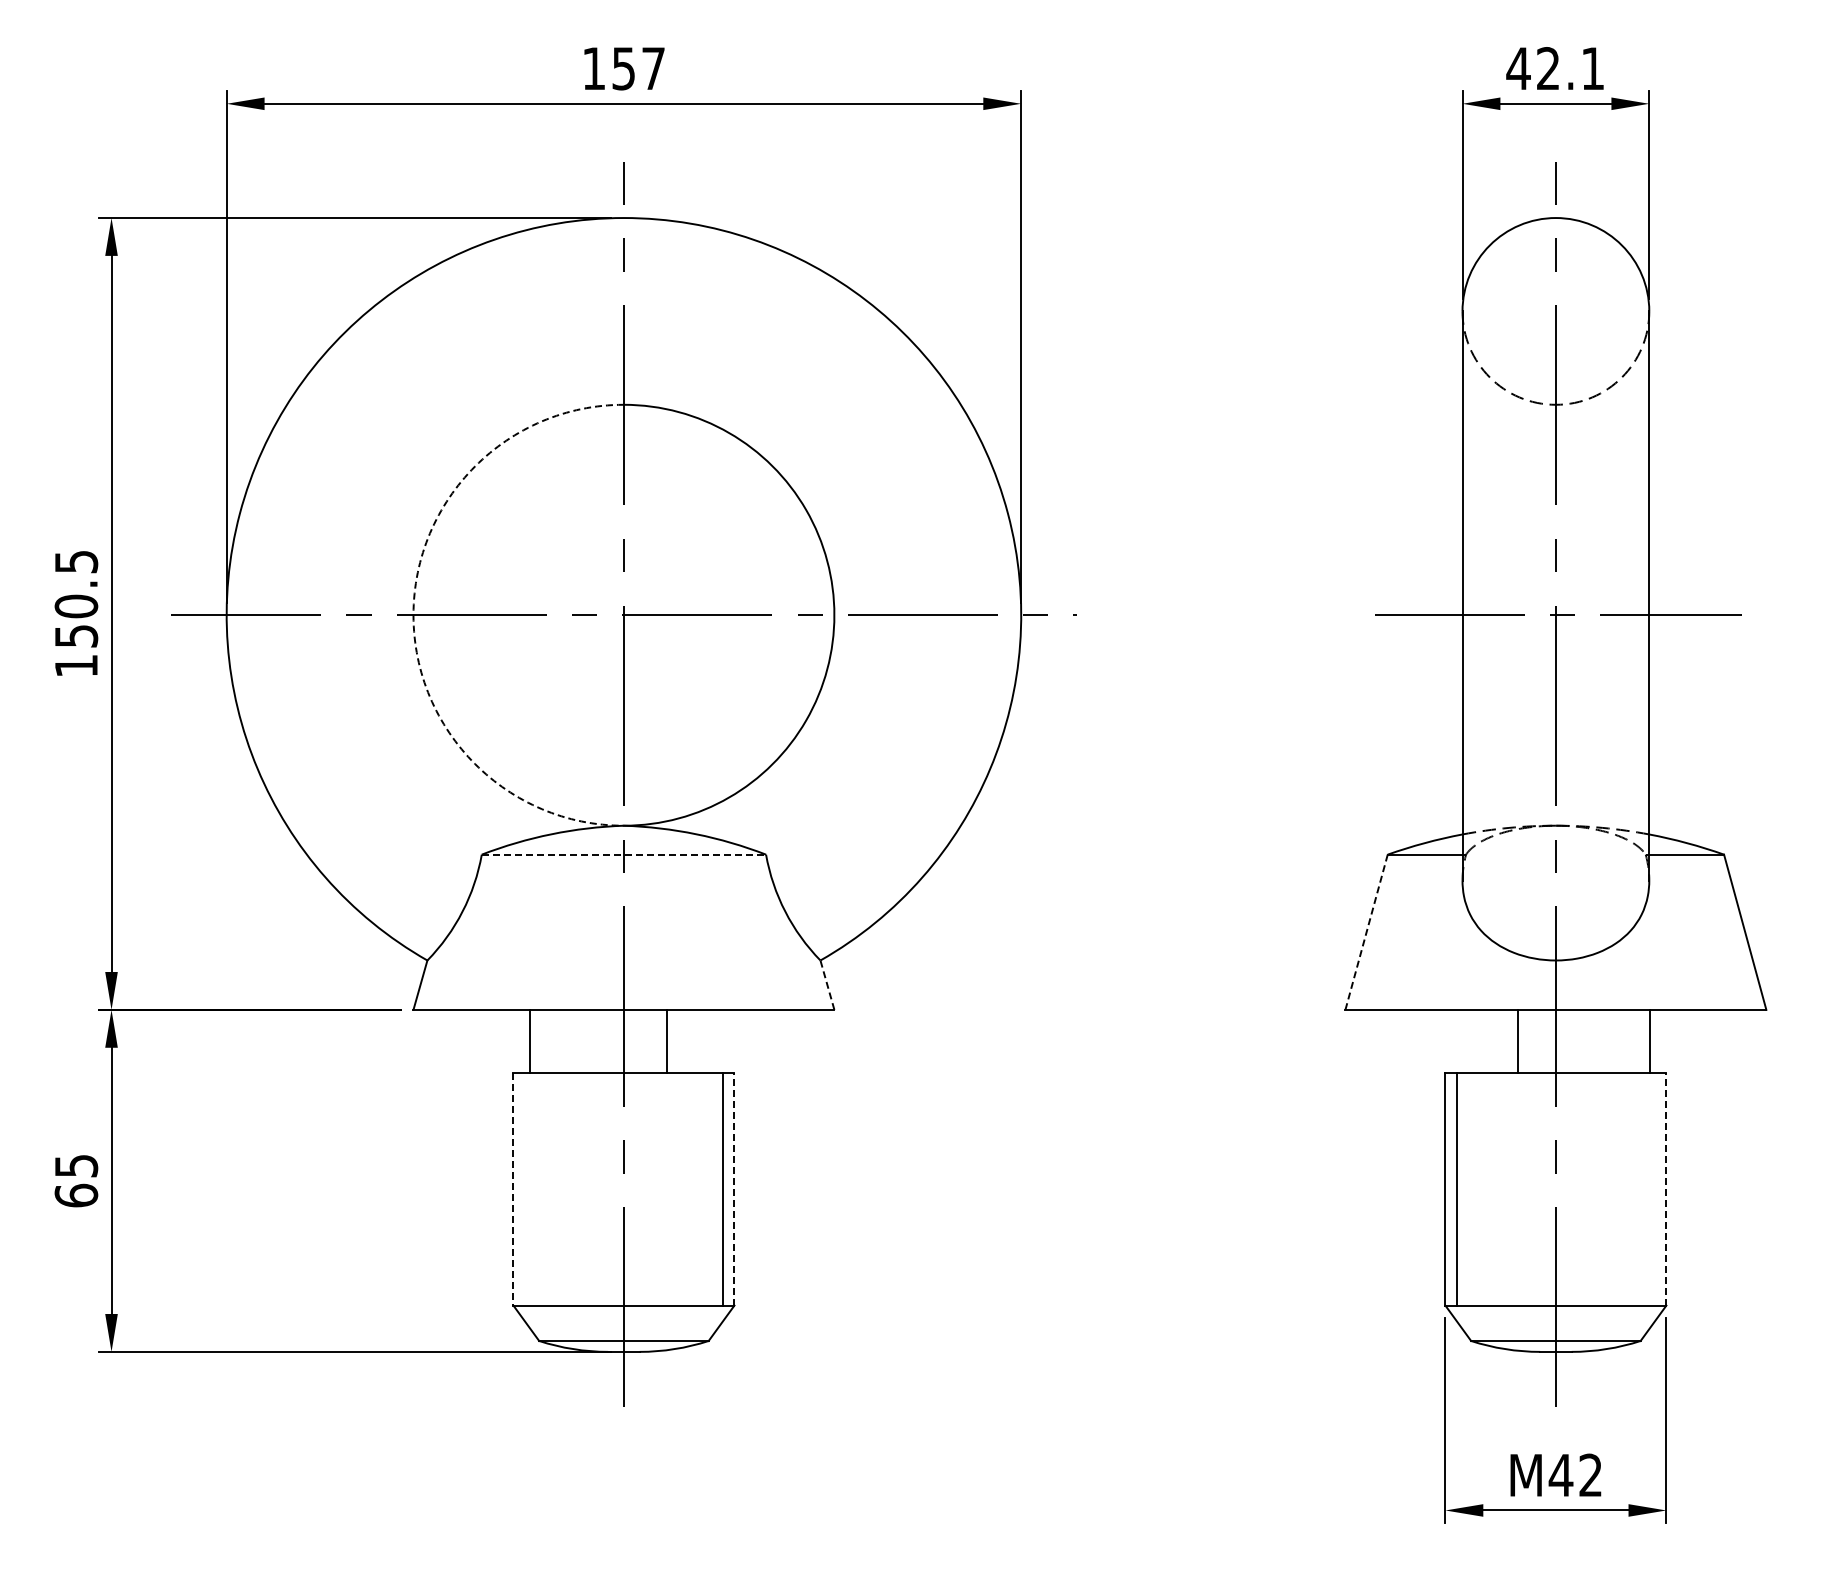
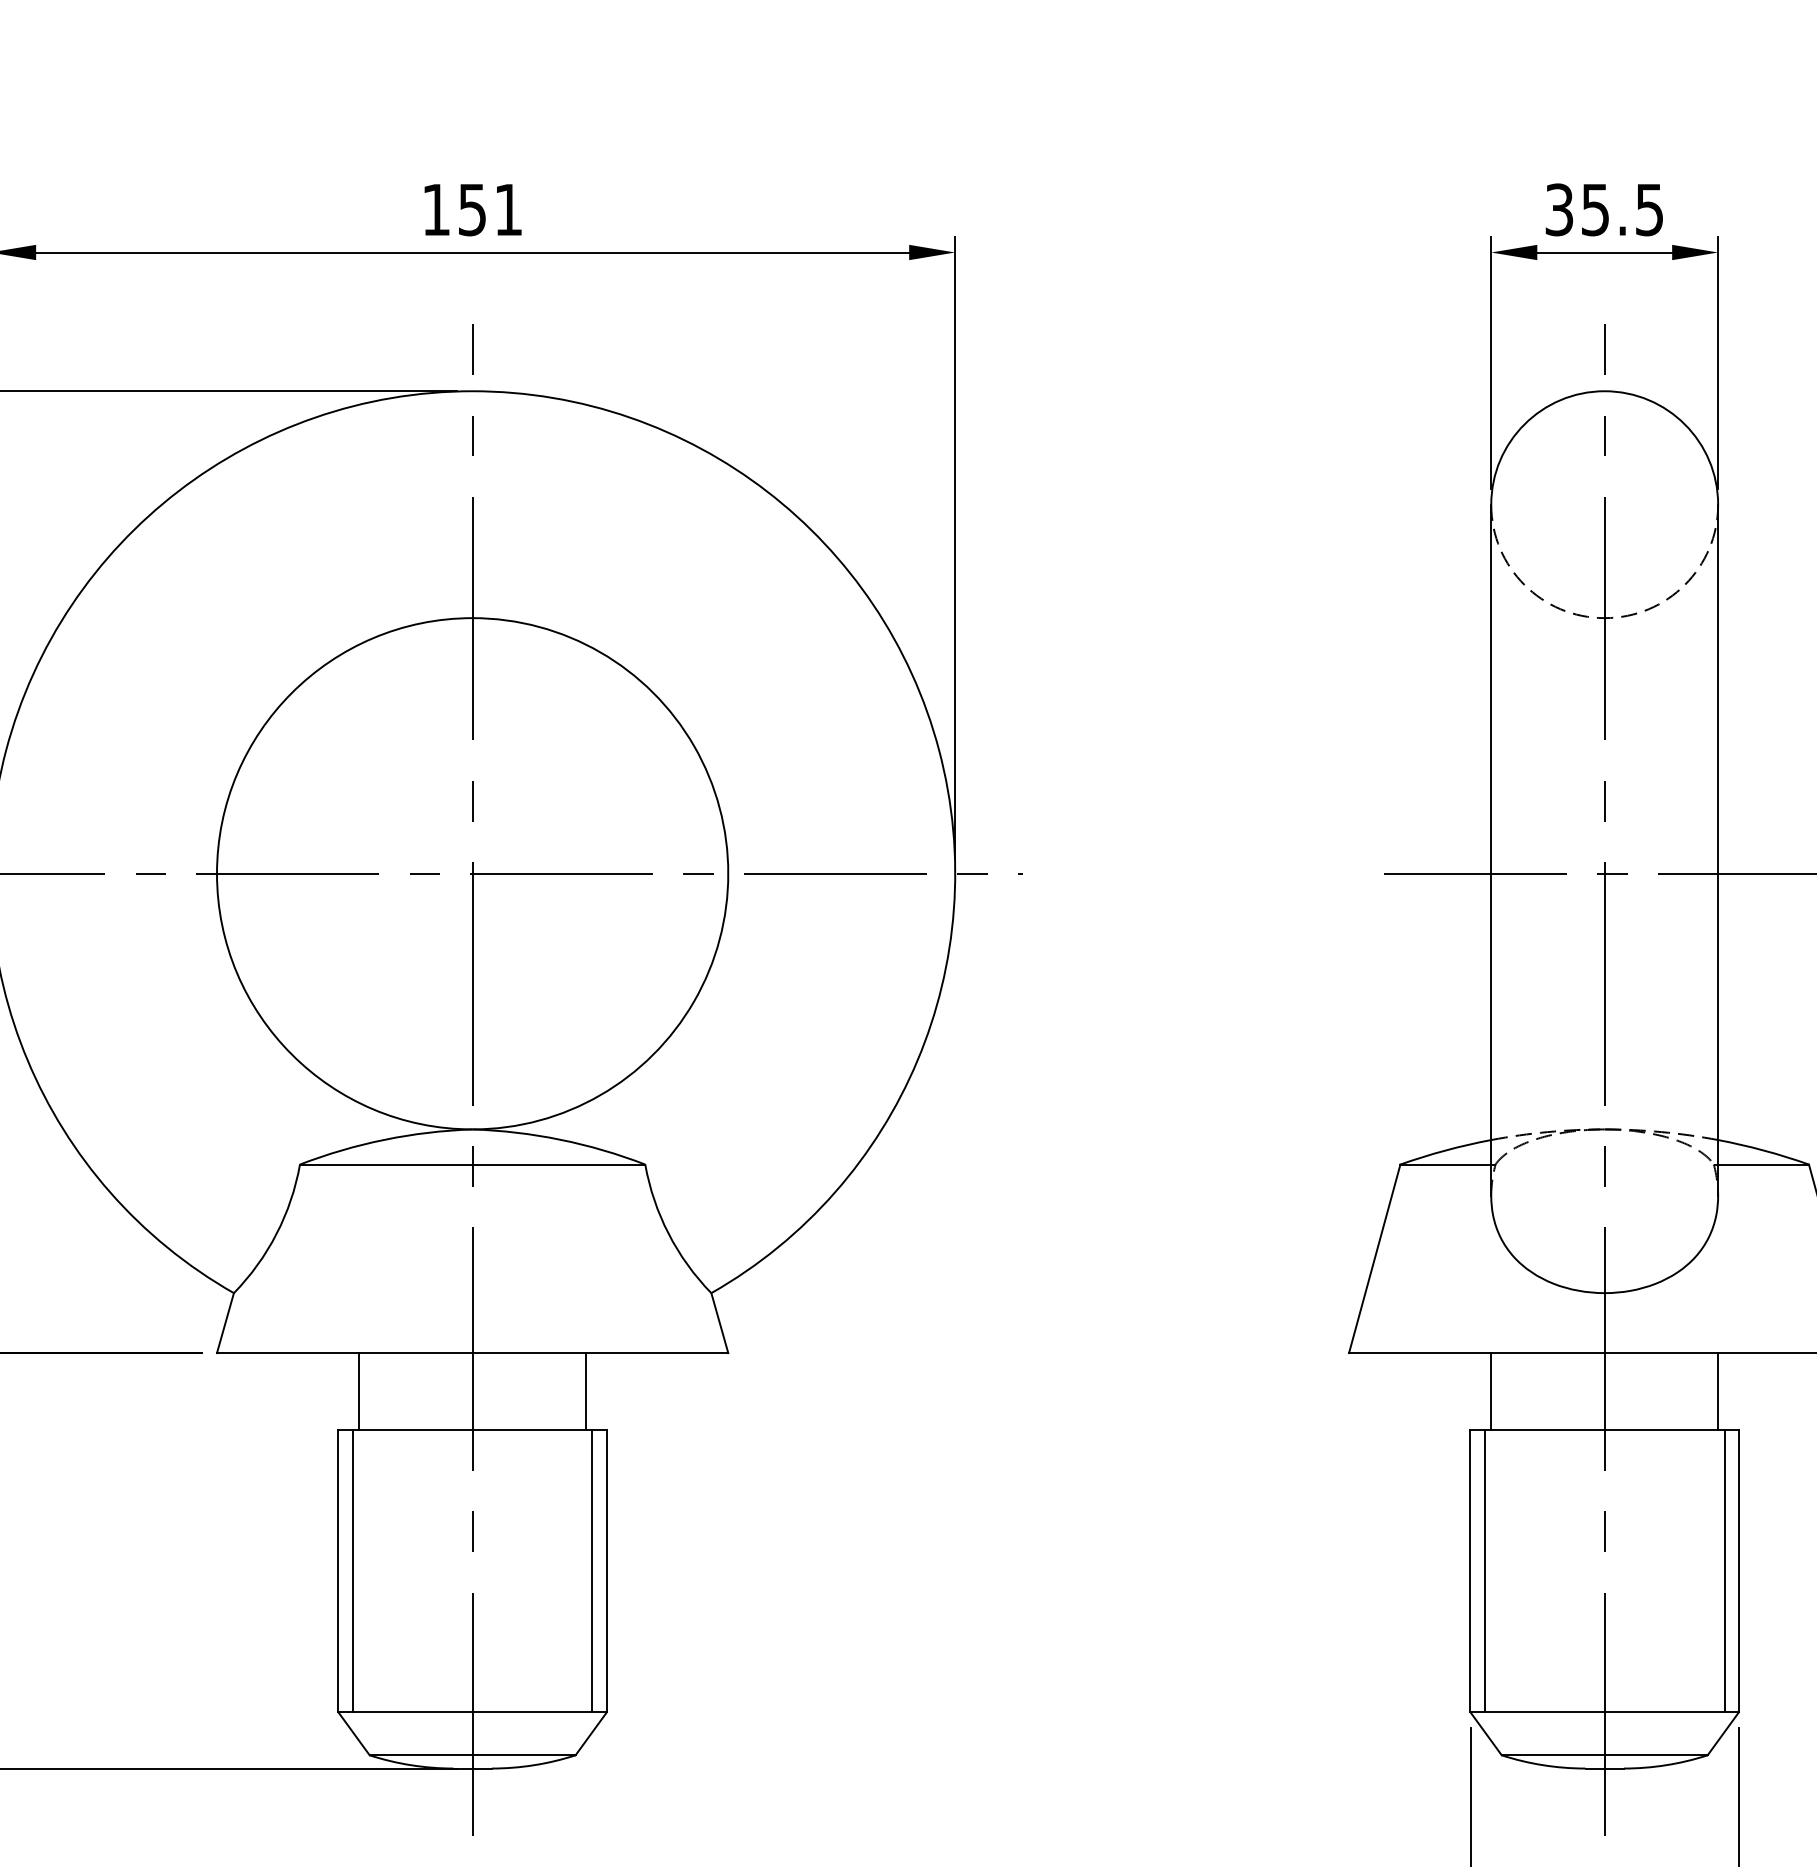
text: (653, 68) -> (508, 209), 157 -> 151
text: (1554, 68) -> (1602, 209), 42.1 -> 35.5
arc: (413, 615) -> (217, 874), dashed -> solid
line: (624, 854) -> (473, 1164), dashed -> solid
line: (1366, 932) -> (1374, 1259), dashed -> solid
line: (827, 985) -> (719, 1323), dashed -> solid
line: (666, 1041) -> (586, 1391), moved
line: (1518, 1041) -> (1491, 1391), moved
line: (734, 1188) -> (606, 1570), dashed -> solid
line: (1666, 1188) -> (1739, 1570), dashed -> solid
line: (513, 1189) -> (338, 1571), dashed -> solid
line: (525, 1189) -> (353, 1571), added
line: (1654, 1189) -> (1724, 1571), added

